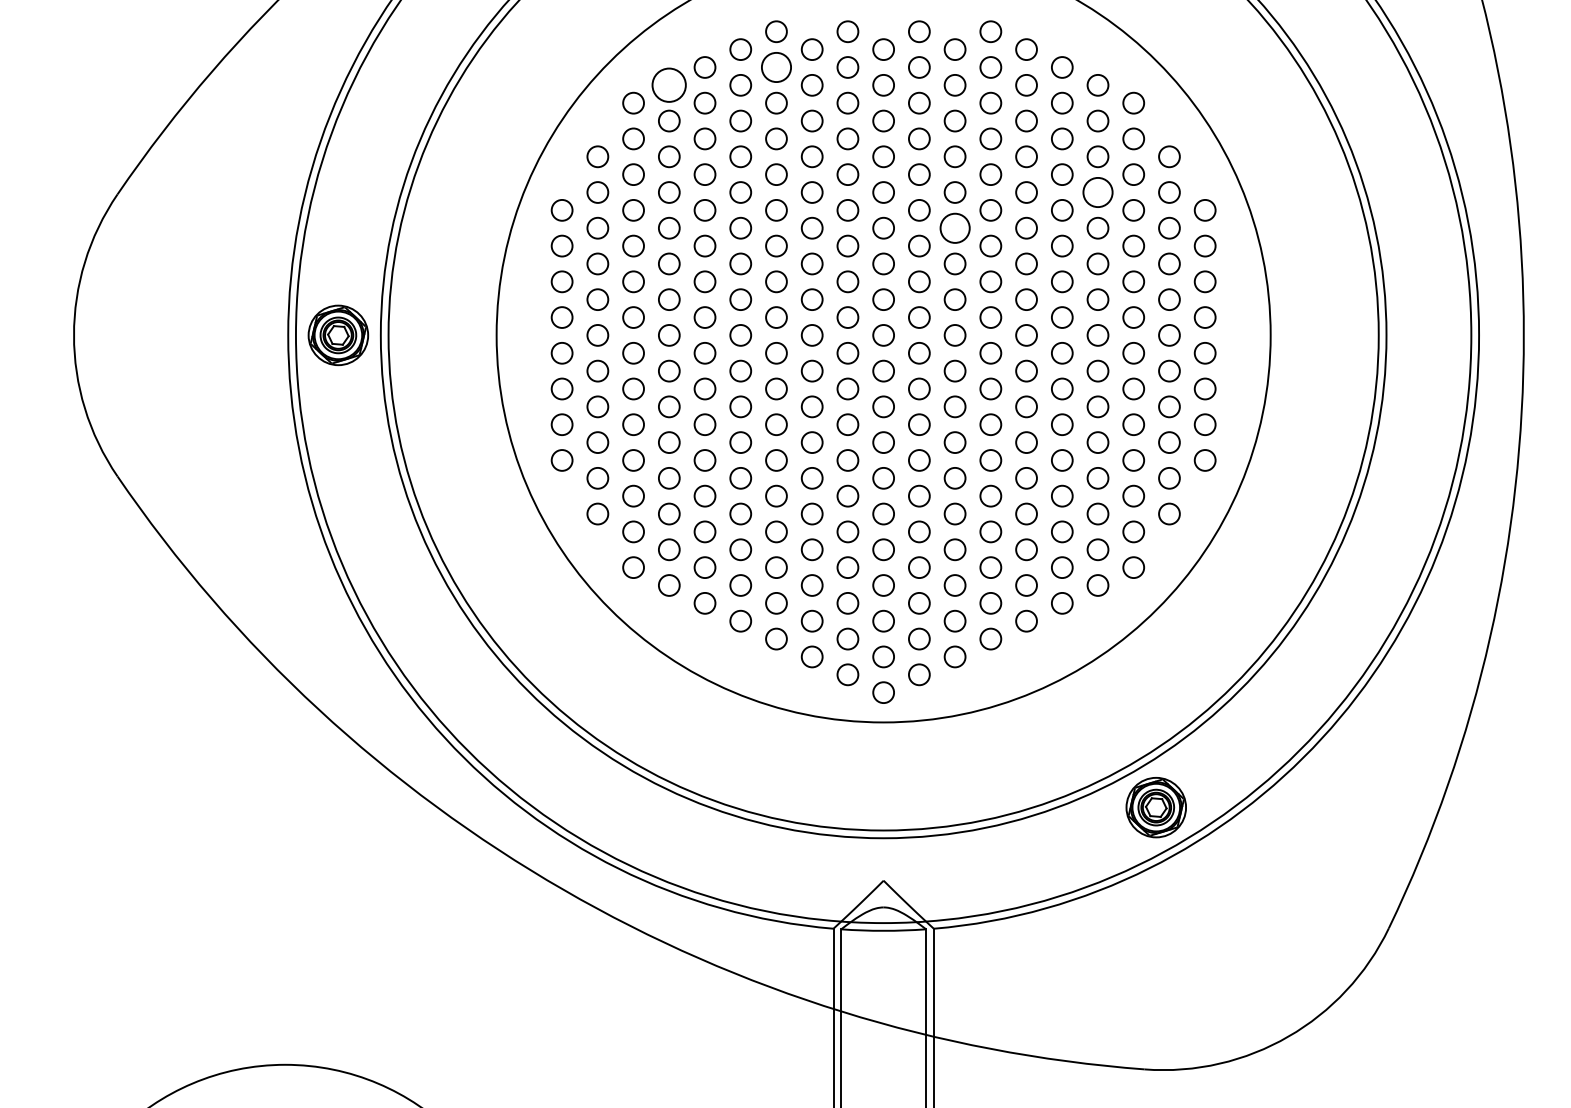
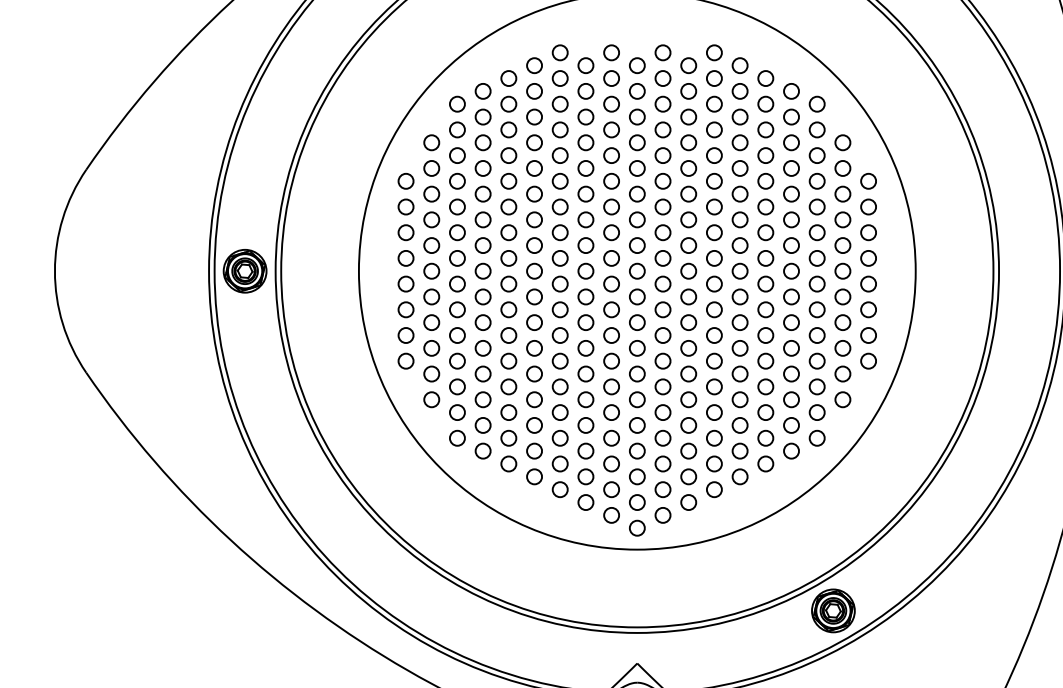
circle: (776, 67) -> (560, 78), size x0.71
circle: (669, 85) -> (483, 91), size x0.62
circle: (1097, 192) -> (791, 168), size x0.71
circle: (954, 227) -> (688, 193), size x0.71

